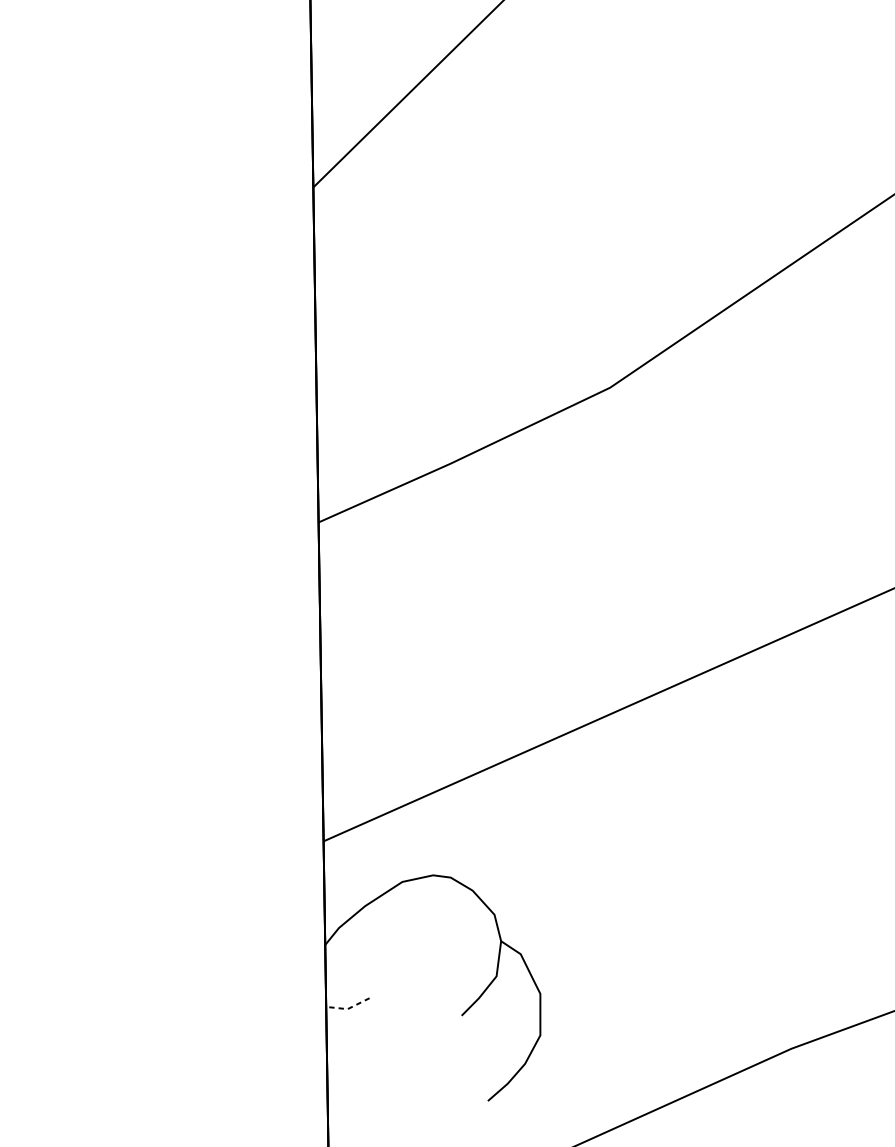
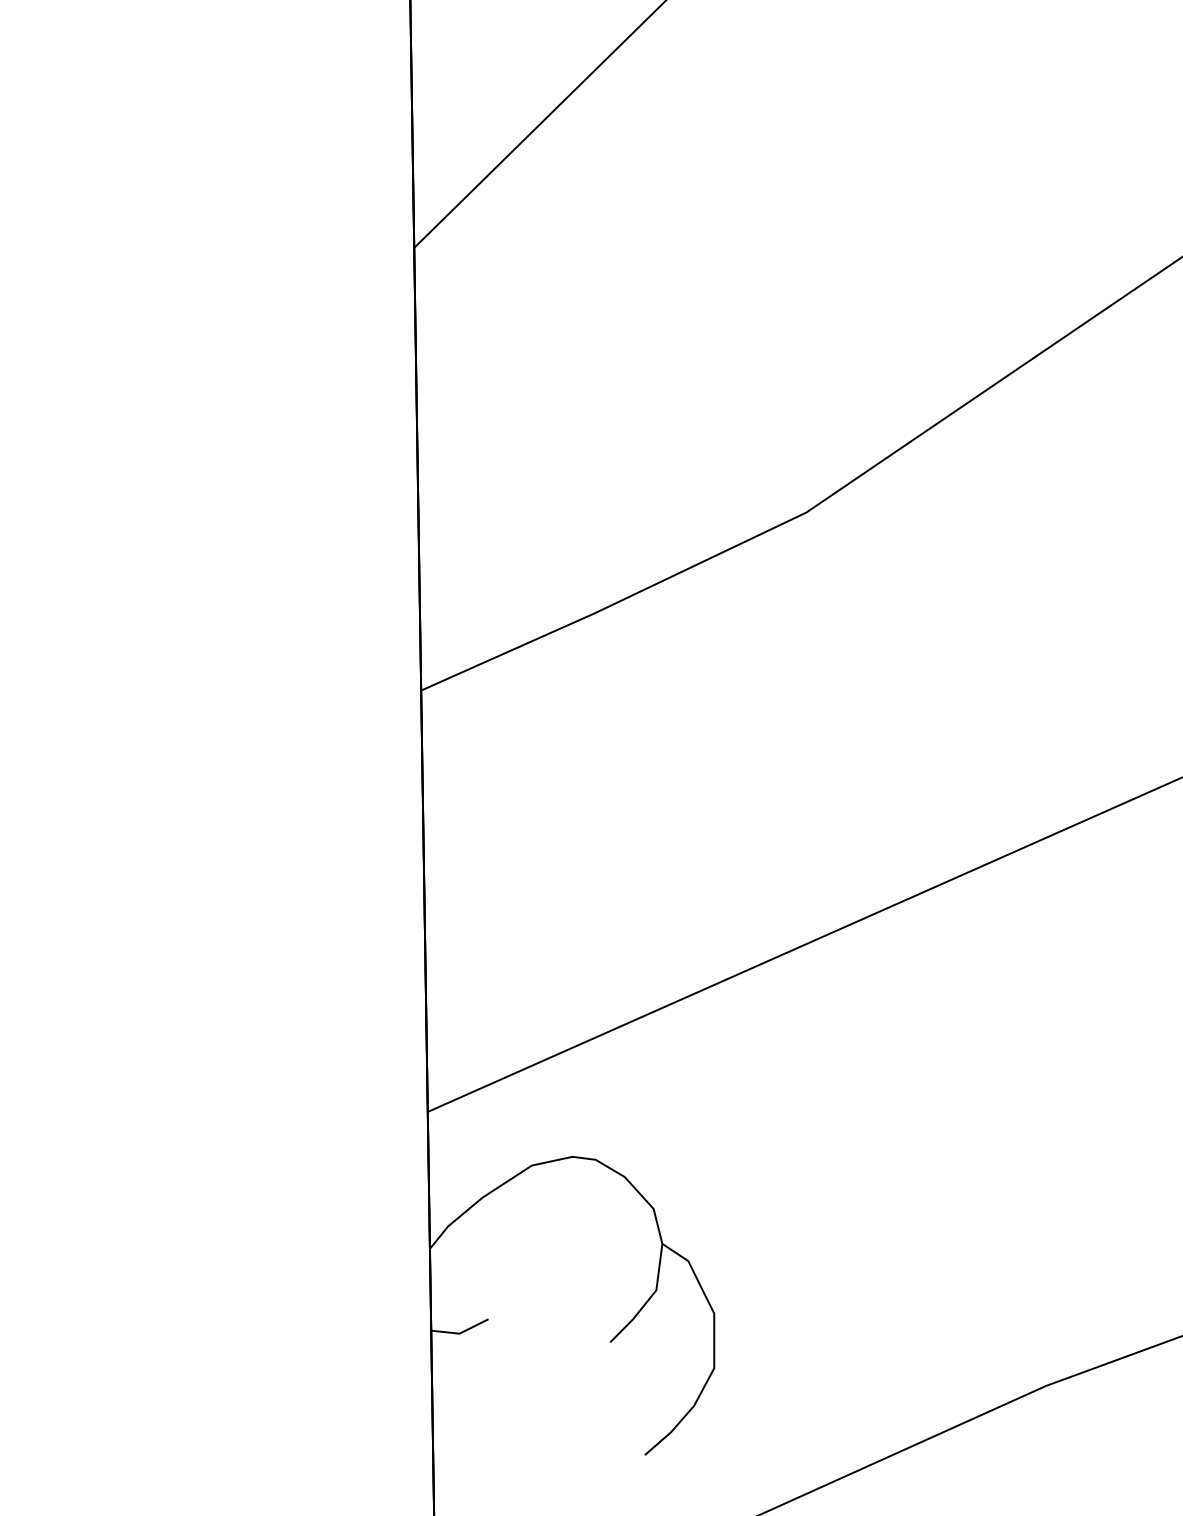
line: (348, 1009) -> (460, 1333), dashed -> solid

